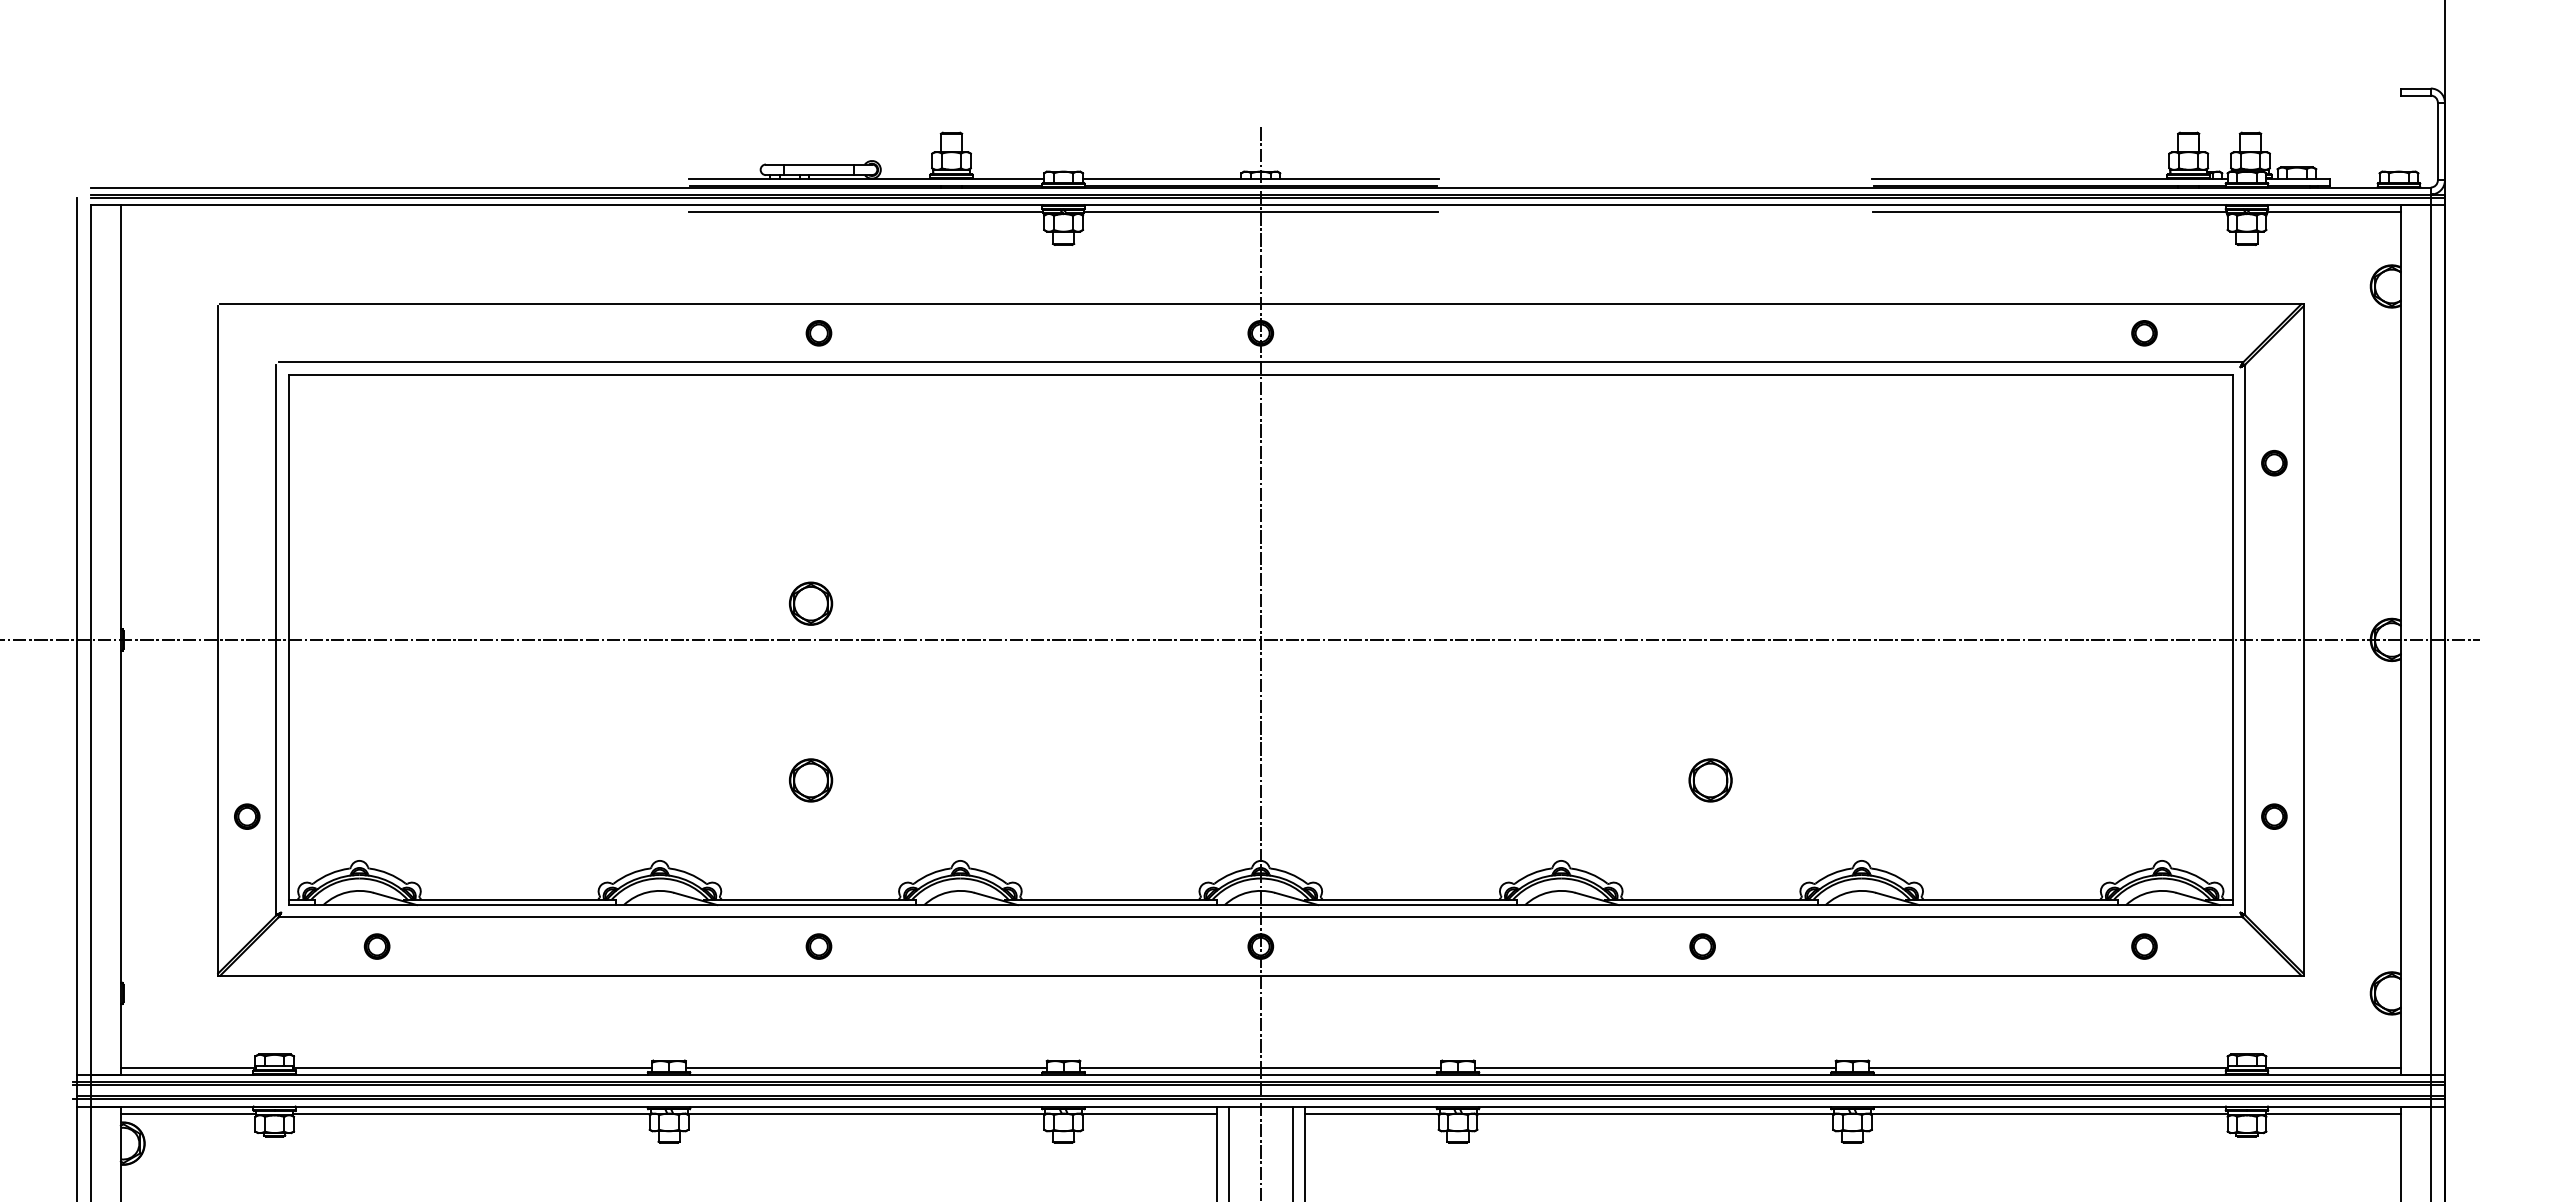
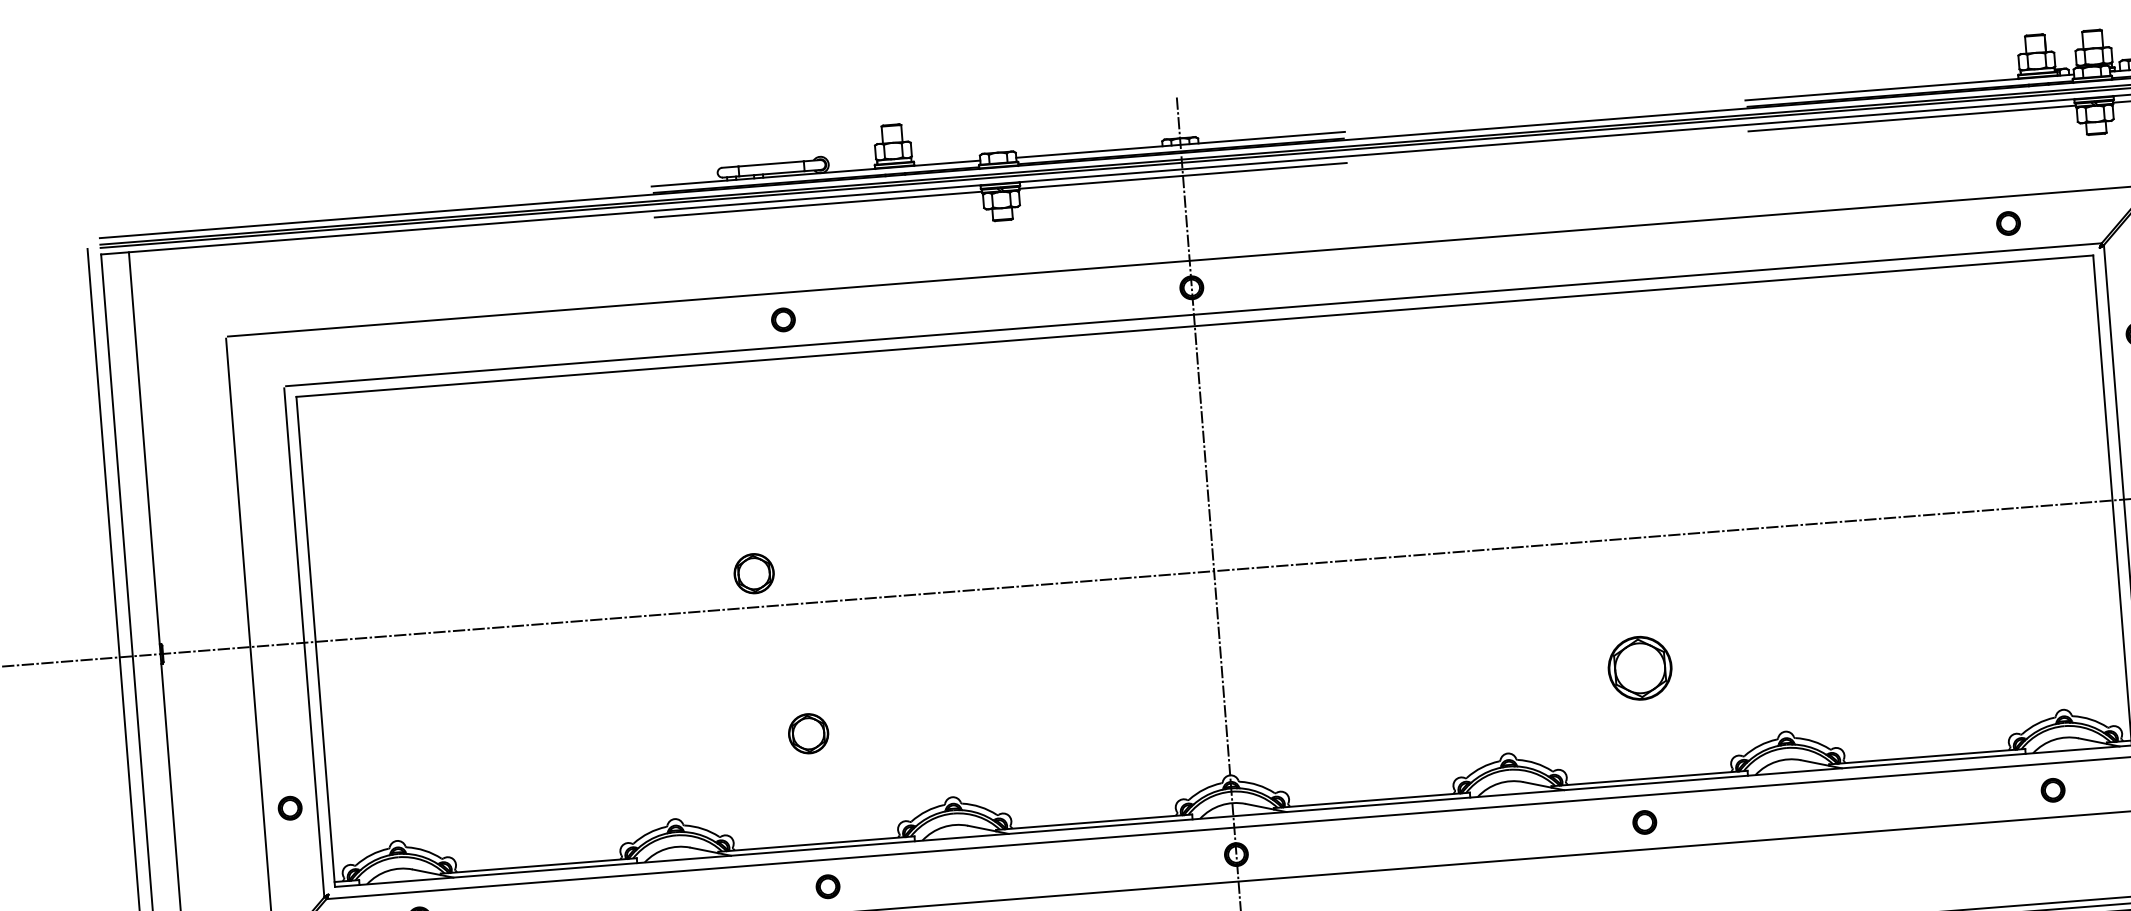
part: (811, 603) -> (754, 573), moved
part: (1710, 780) -> (1639, 668), size x1.6

